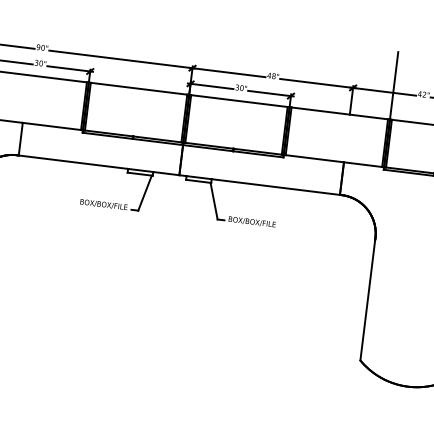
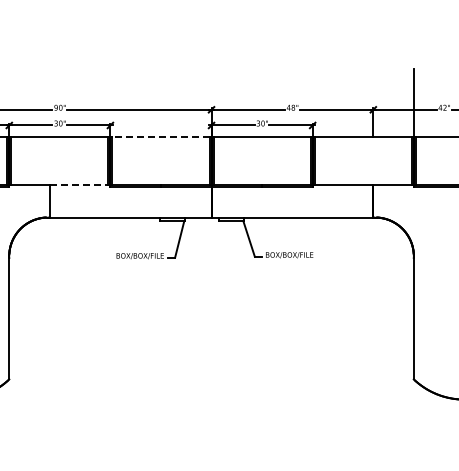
line: (138, 88) -> (160, 136), solid -> dashed
line: (52, 126) -> (79, 184), solid -> dashed

